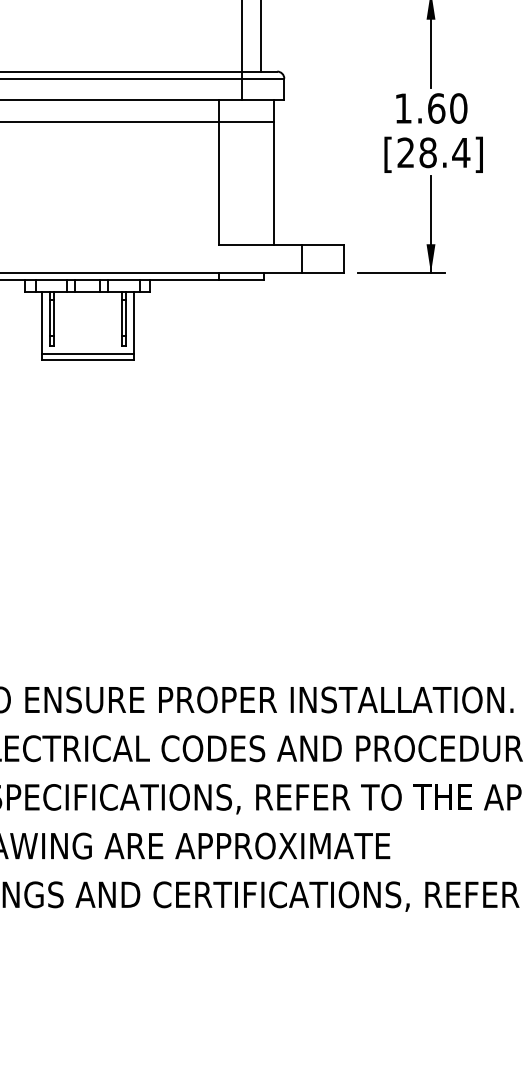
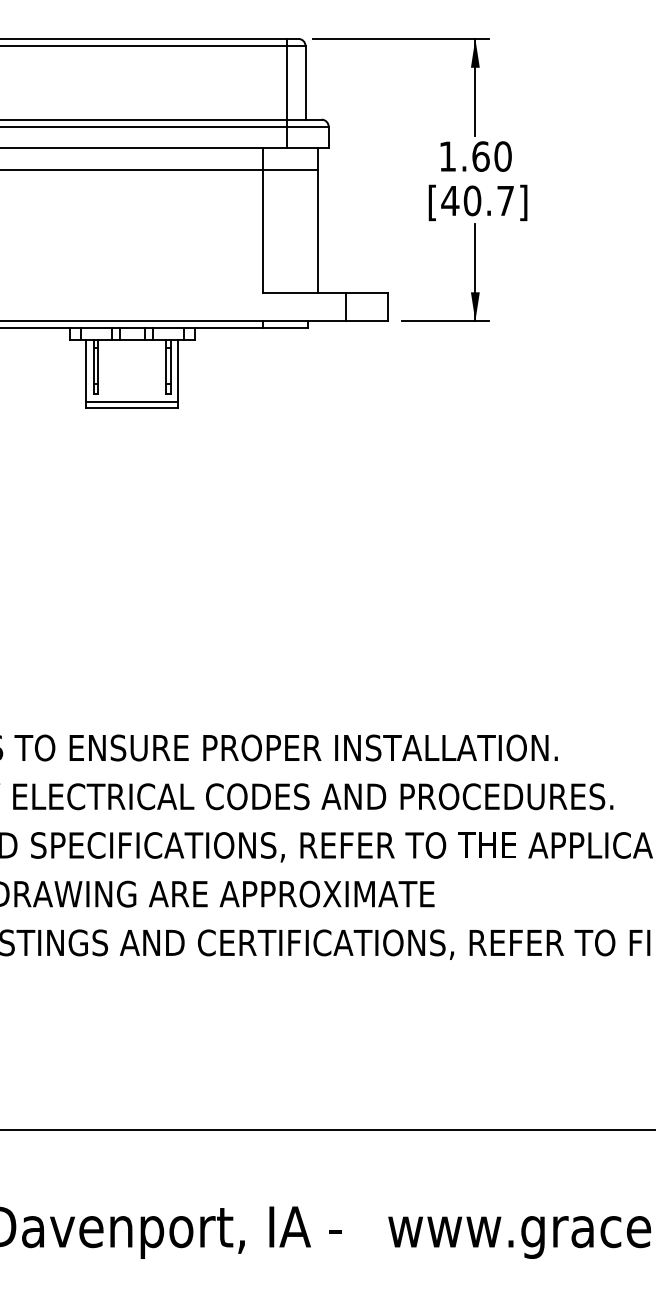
text: (433, 152) -> (477, 200), [28.4] -> [40.7]

